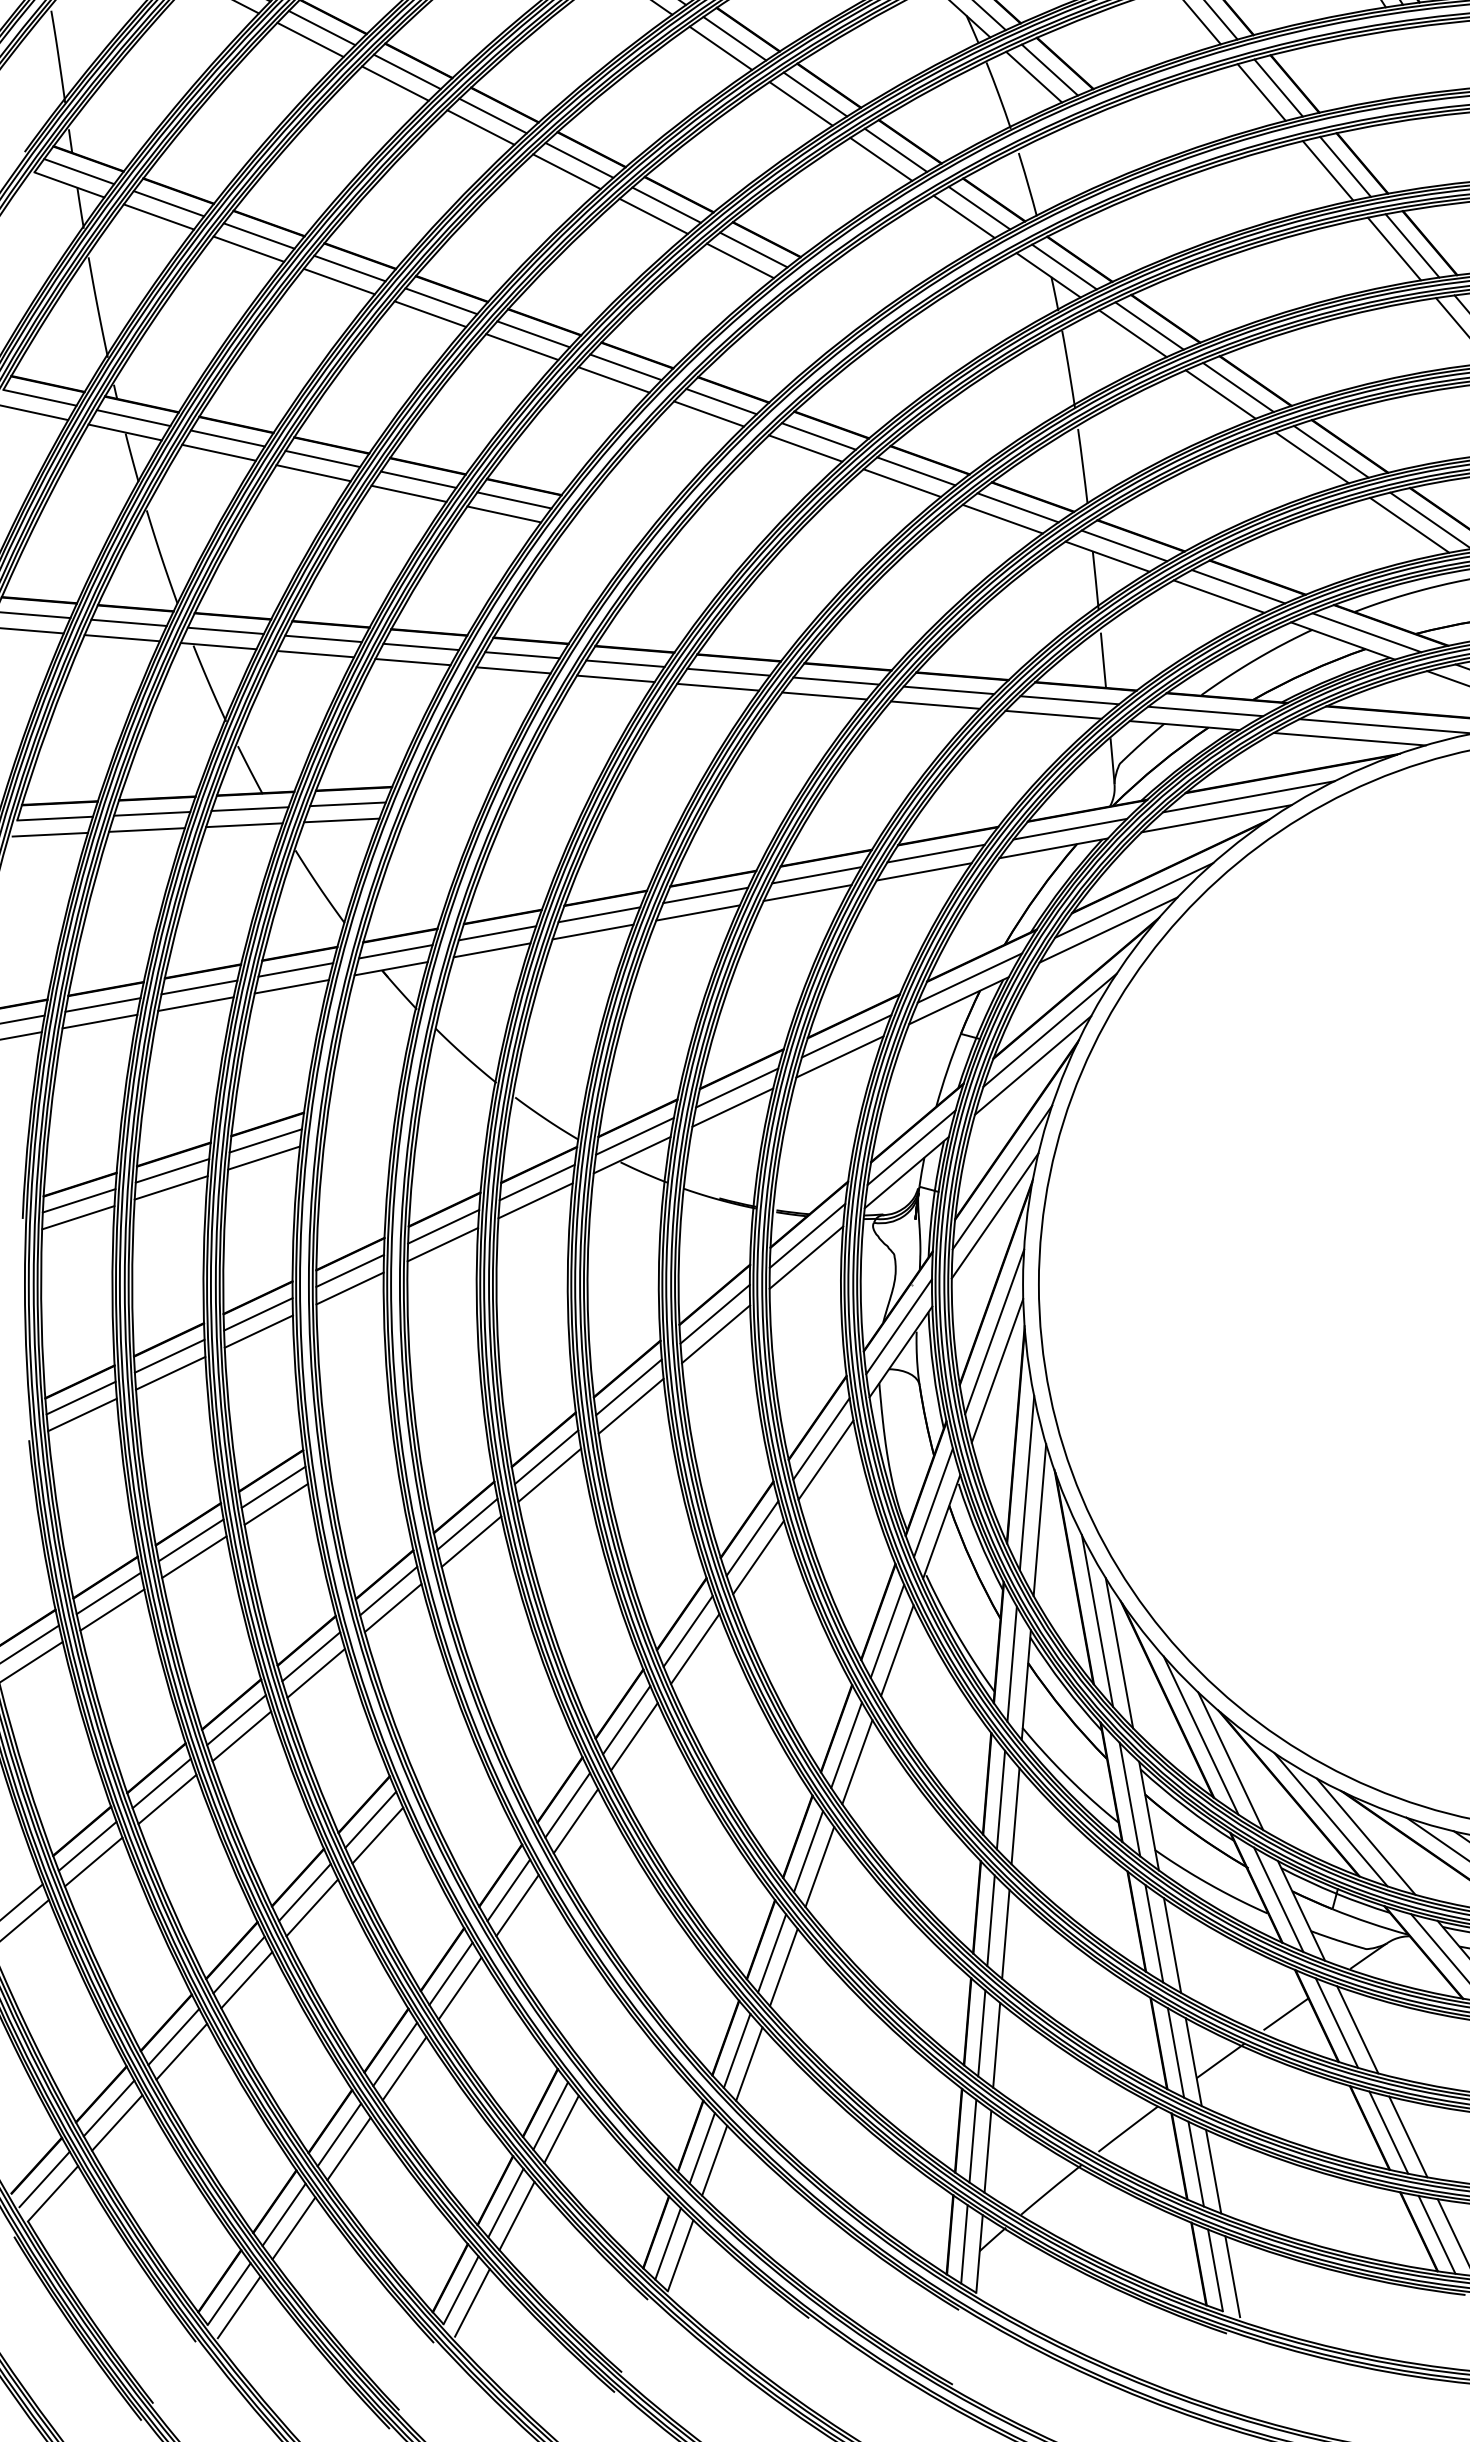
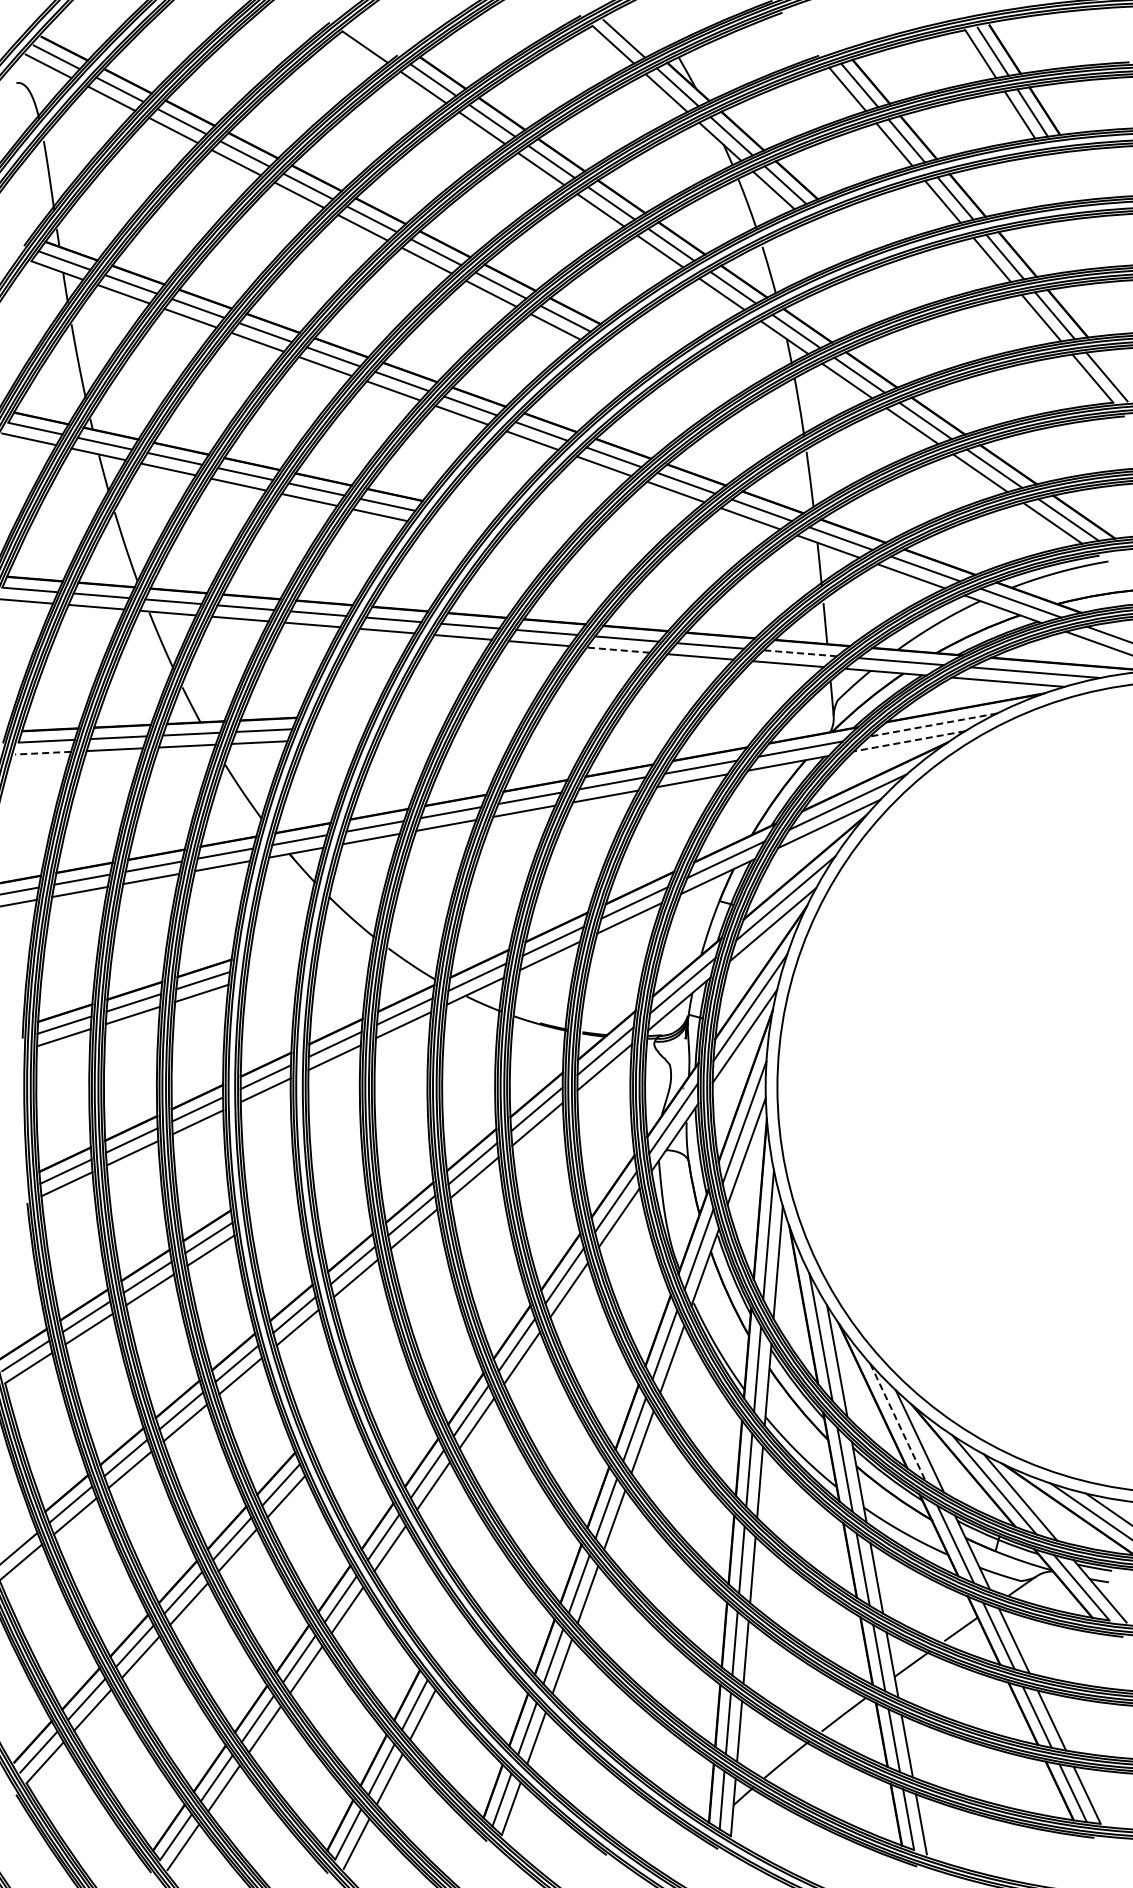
line: (824, 696) -> (618, 650), solid -> dashed
line: (1069, 700) -> (800, 653), solid -> dashed
line: (1248, 797) -> (933, 725), solid -> dashed
line: (1216, 818) -> (909, 741), solid -> dashed
line: (49, 835) -> (42, 753), solid -> dashed
line: (1200, 1735) -> (897, 1422), solid -> dashed

